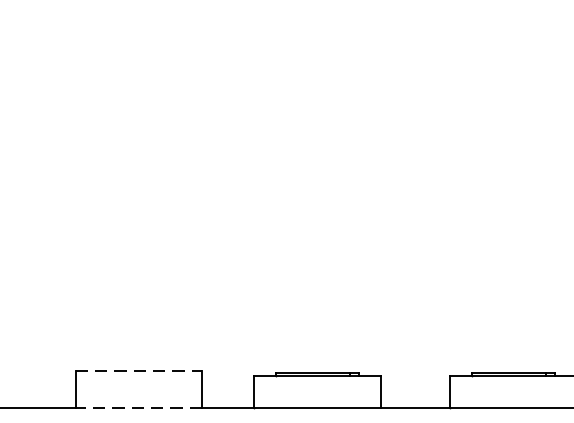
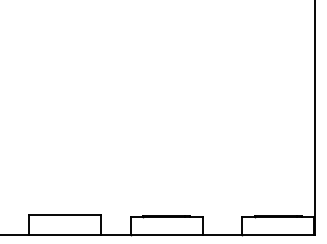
line: (139, 371) -> (65, 214), dashed -> solid
line: (139, 408) -> (65, 235), dashed -> solid

